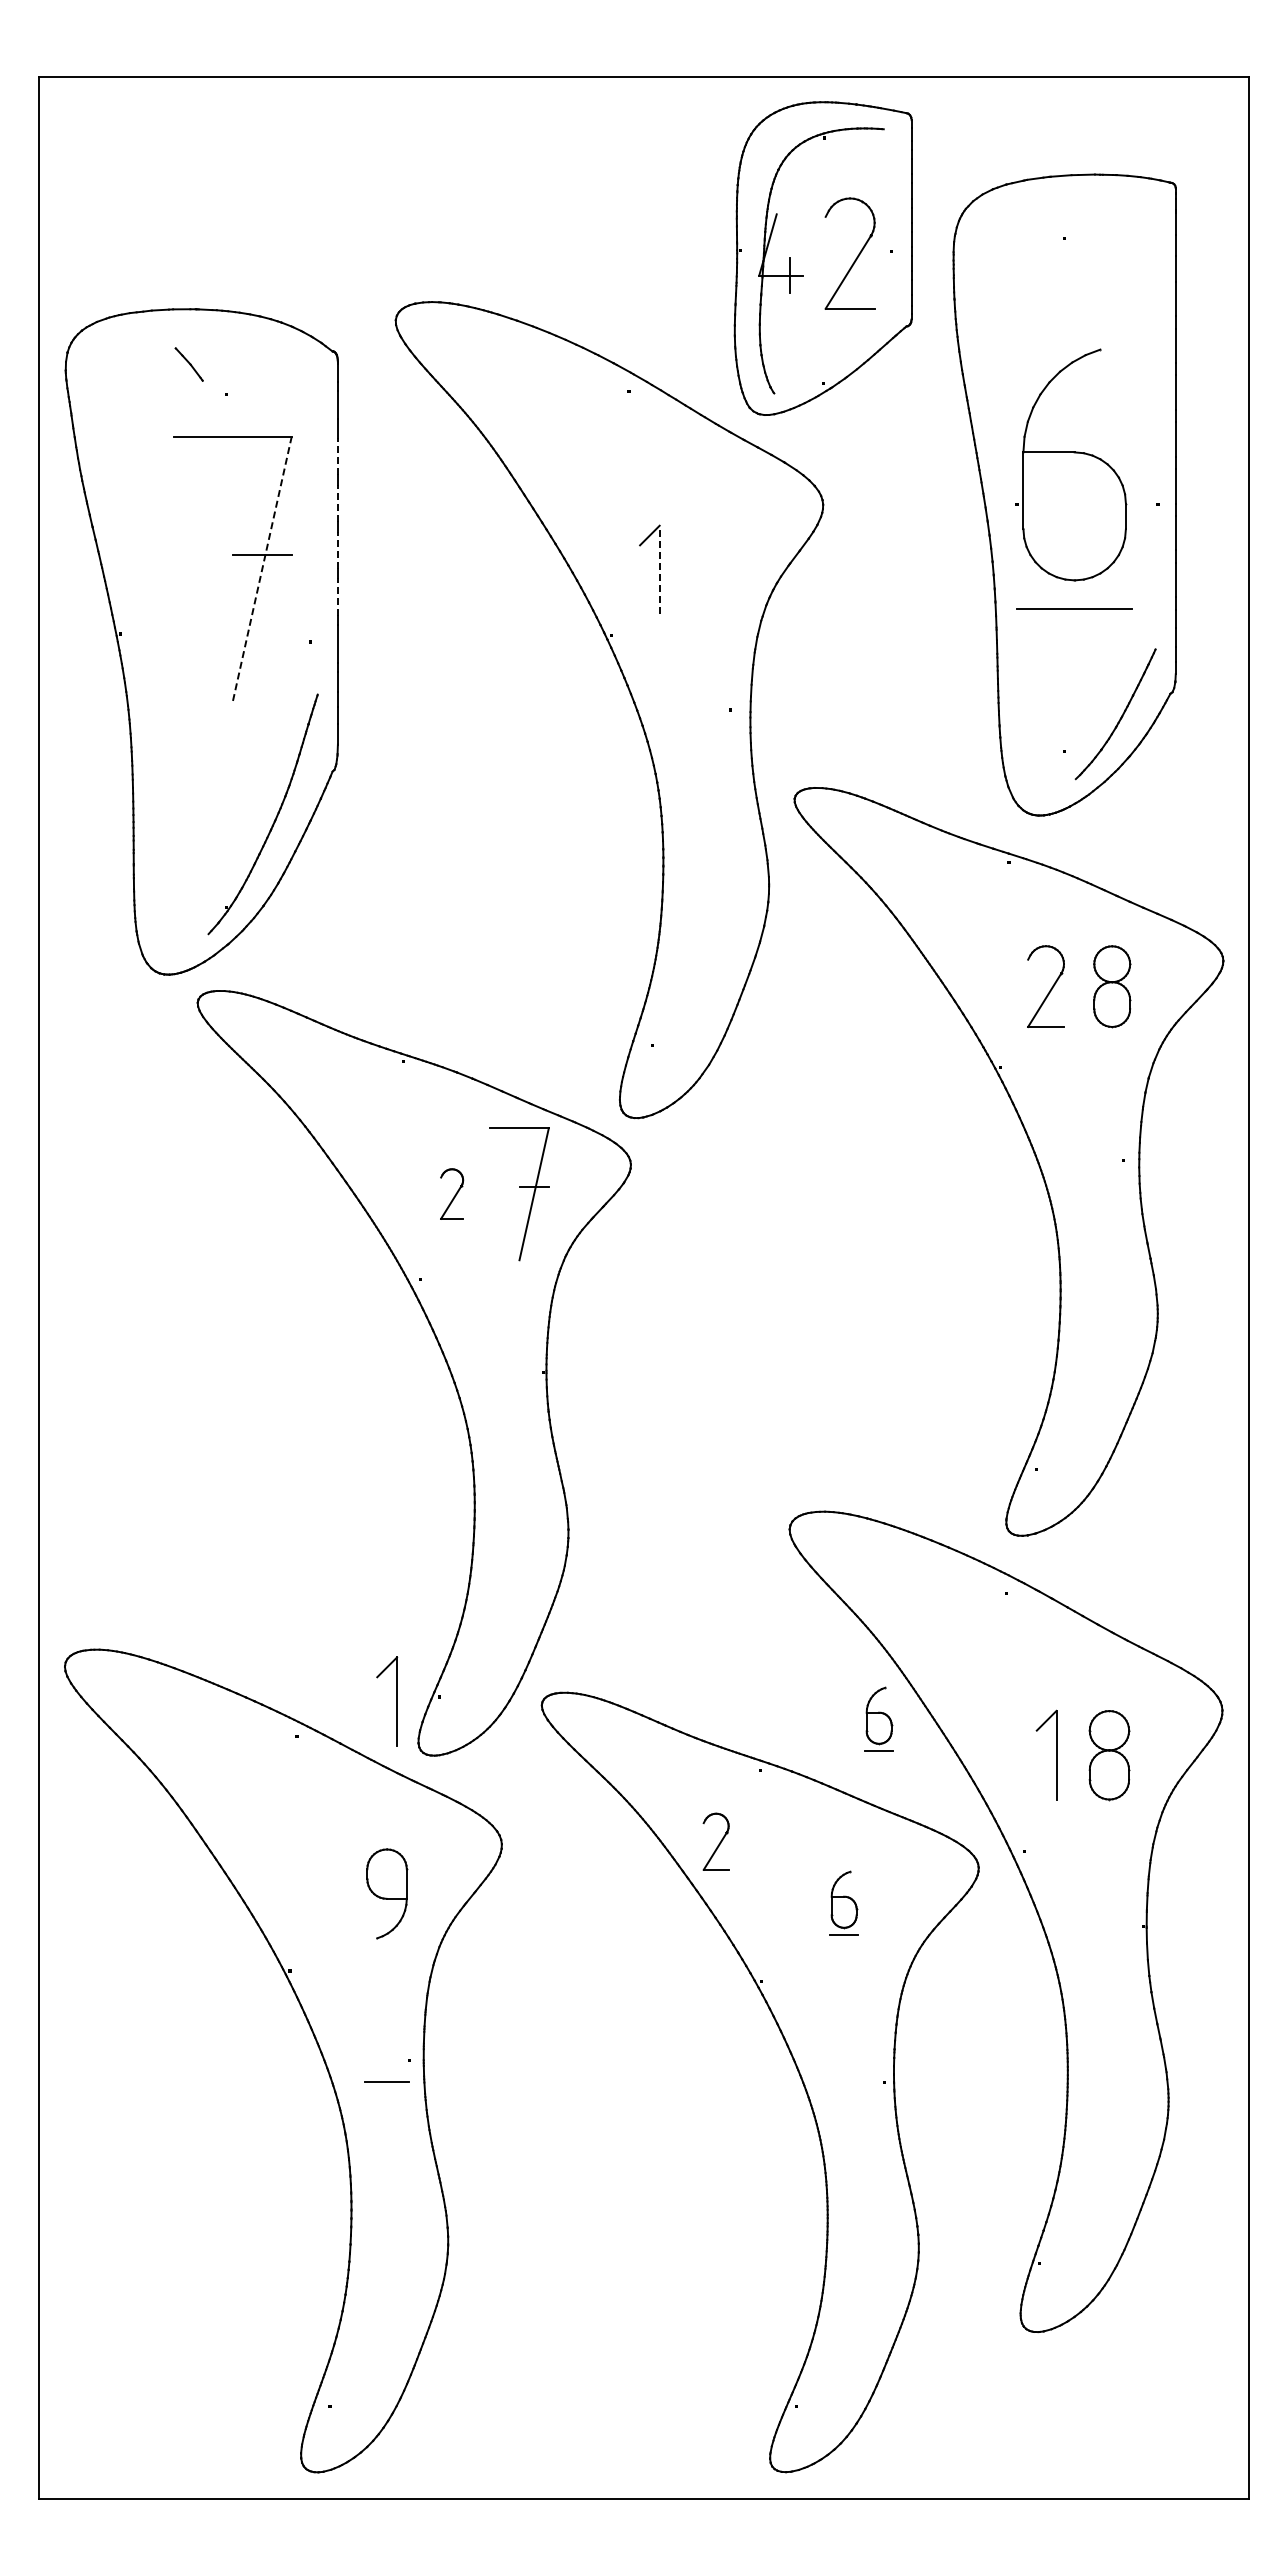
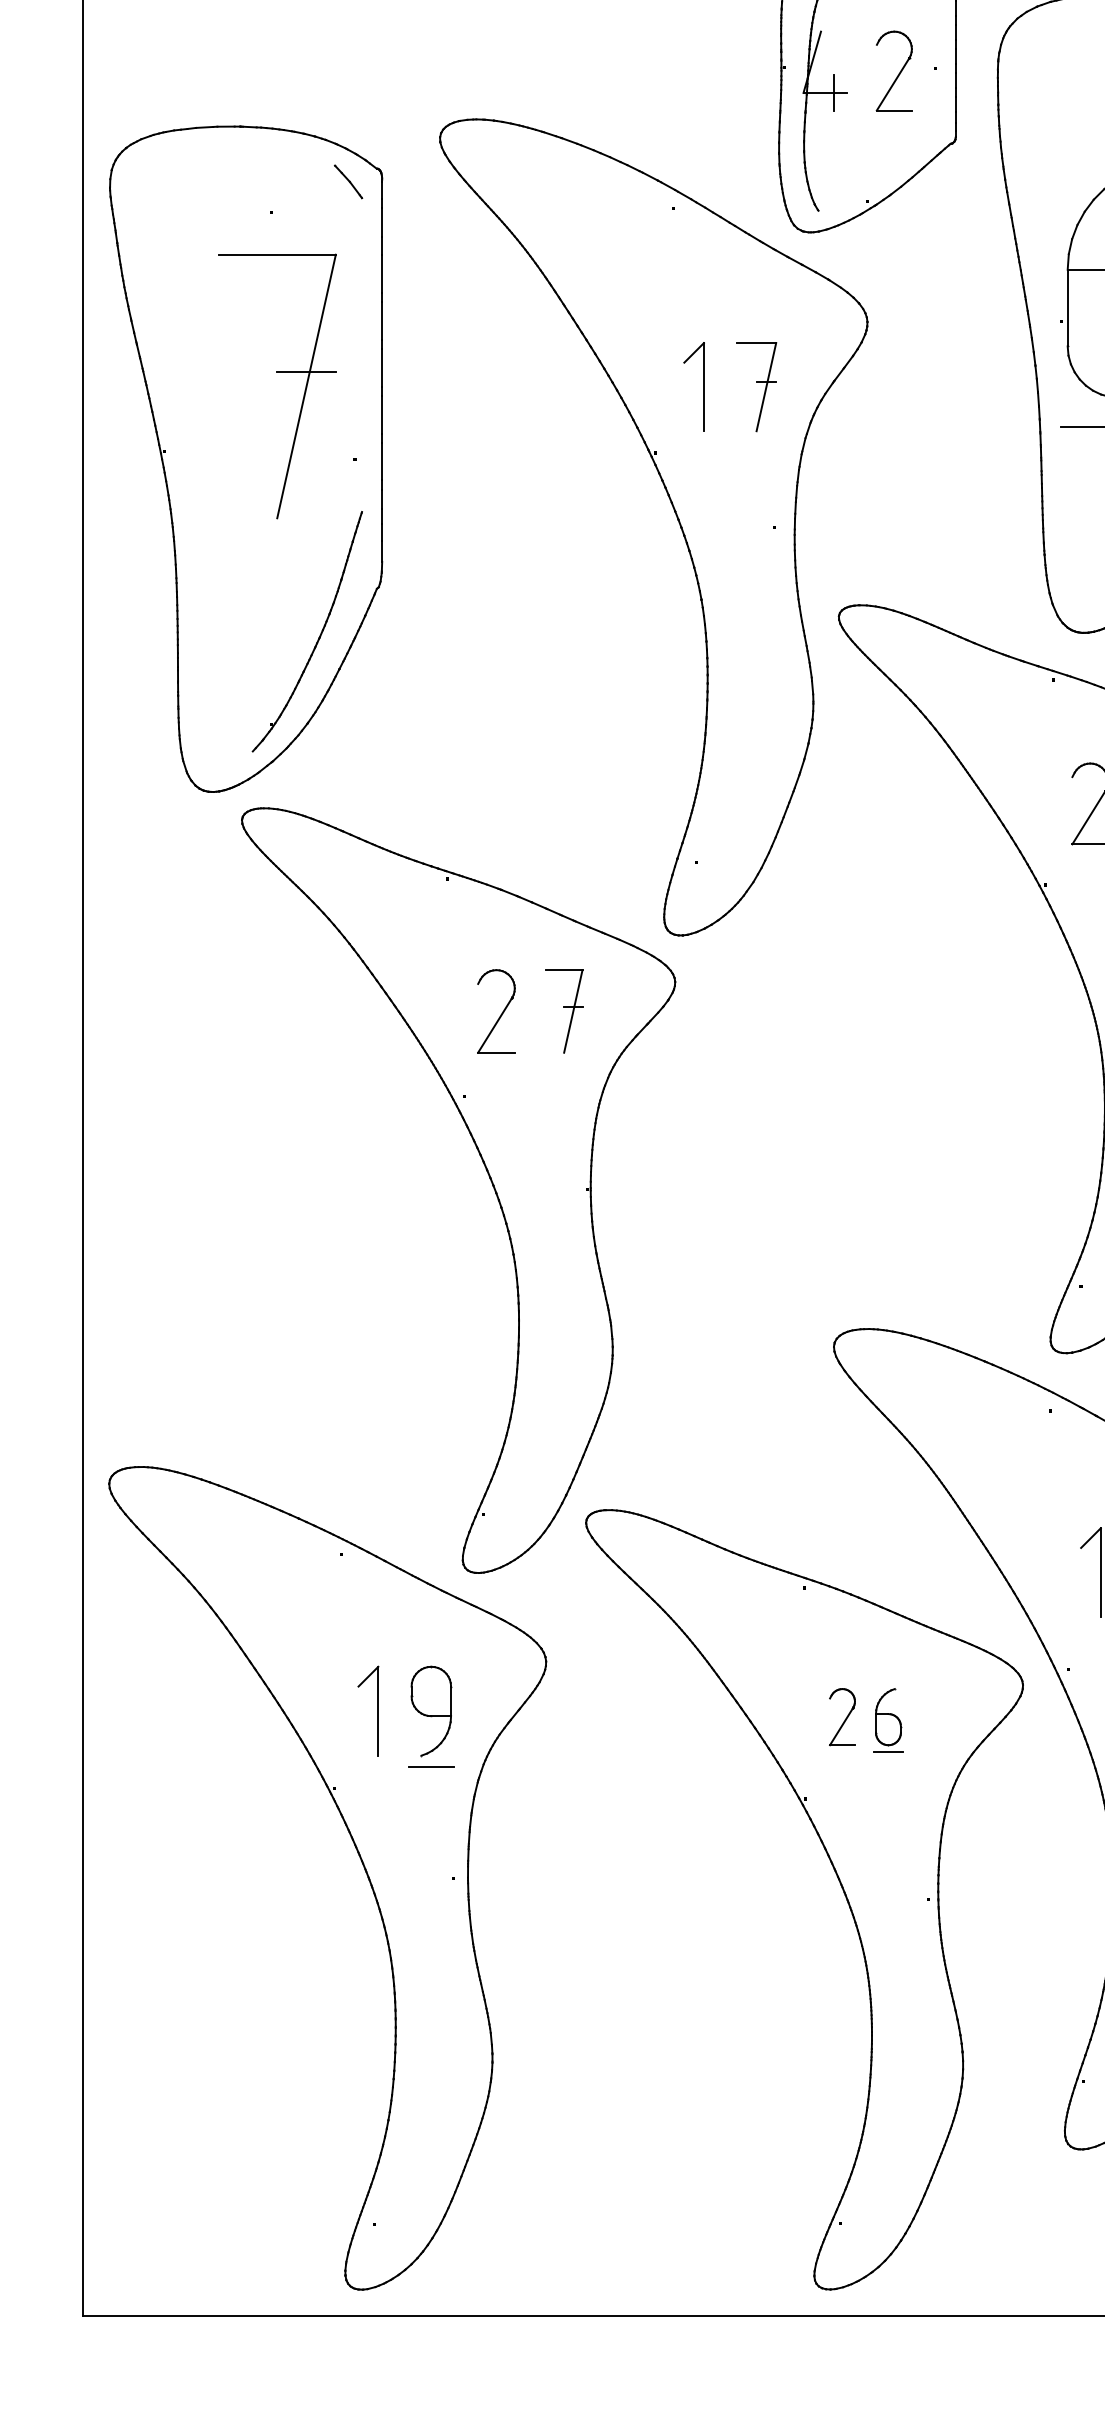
part: (849, 253) -> (893, 70), size x0.71
part: (188, 364) -> (347, 181), moved
line: (337, 456) -> (381, 273), dashed -> solid
line: (337, 503) -> (381, 320), dashed -> solid
line: (337, 550) -> (381, 367), dashed -> solid
line: (262, 569) -> (306, 386), dashed -> solid
line: (659, 569) -> (703, 386), dashed -> solid
part: (712, 569) -> (756, 386), added
line: (337, 597) -> (381, 414), dashed -> solid
part: (451, 1193) -> (495, 1010), size x1.67
part: (520, 1193) -> (564, 1010), size x0.62
part: (396, 1701) -> (377, 1710), moved
part: (878, 1718) -> (922, 1535), removed
part: (715, 1841) -> (841, 1716), moved
line: (386, 2081) -> (430, 1765), moved

